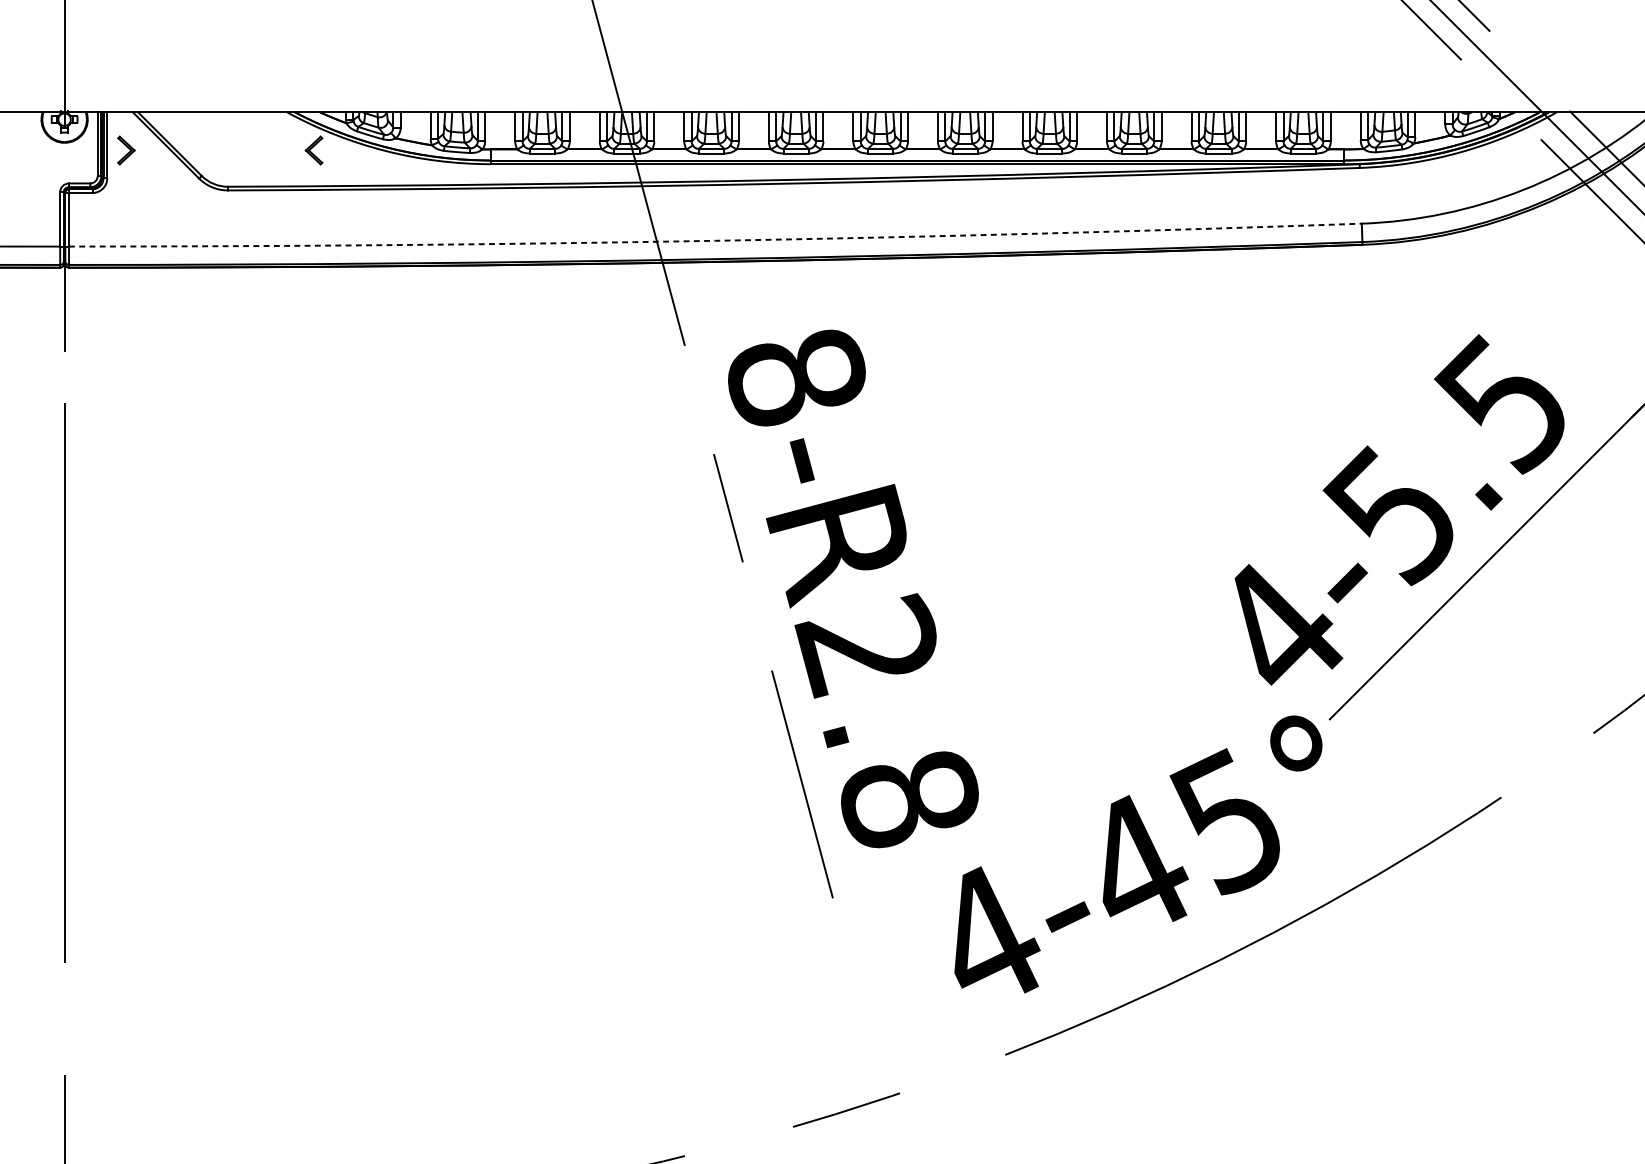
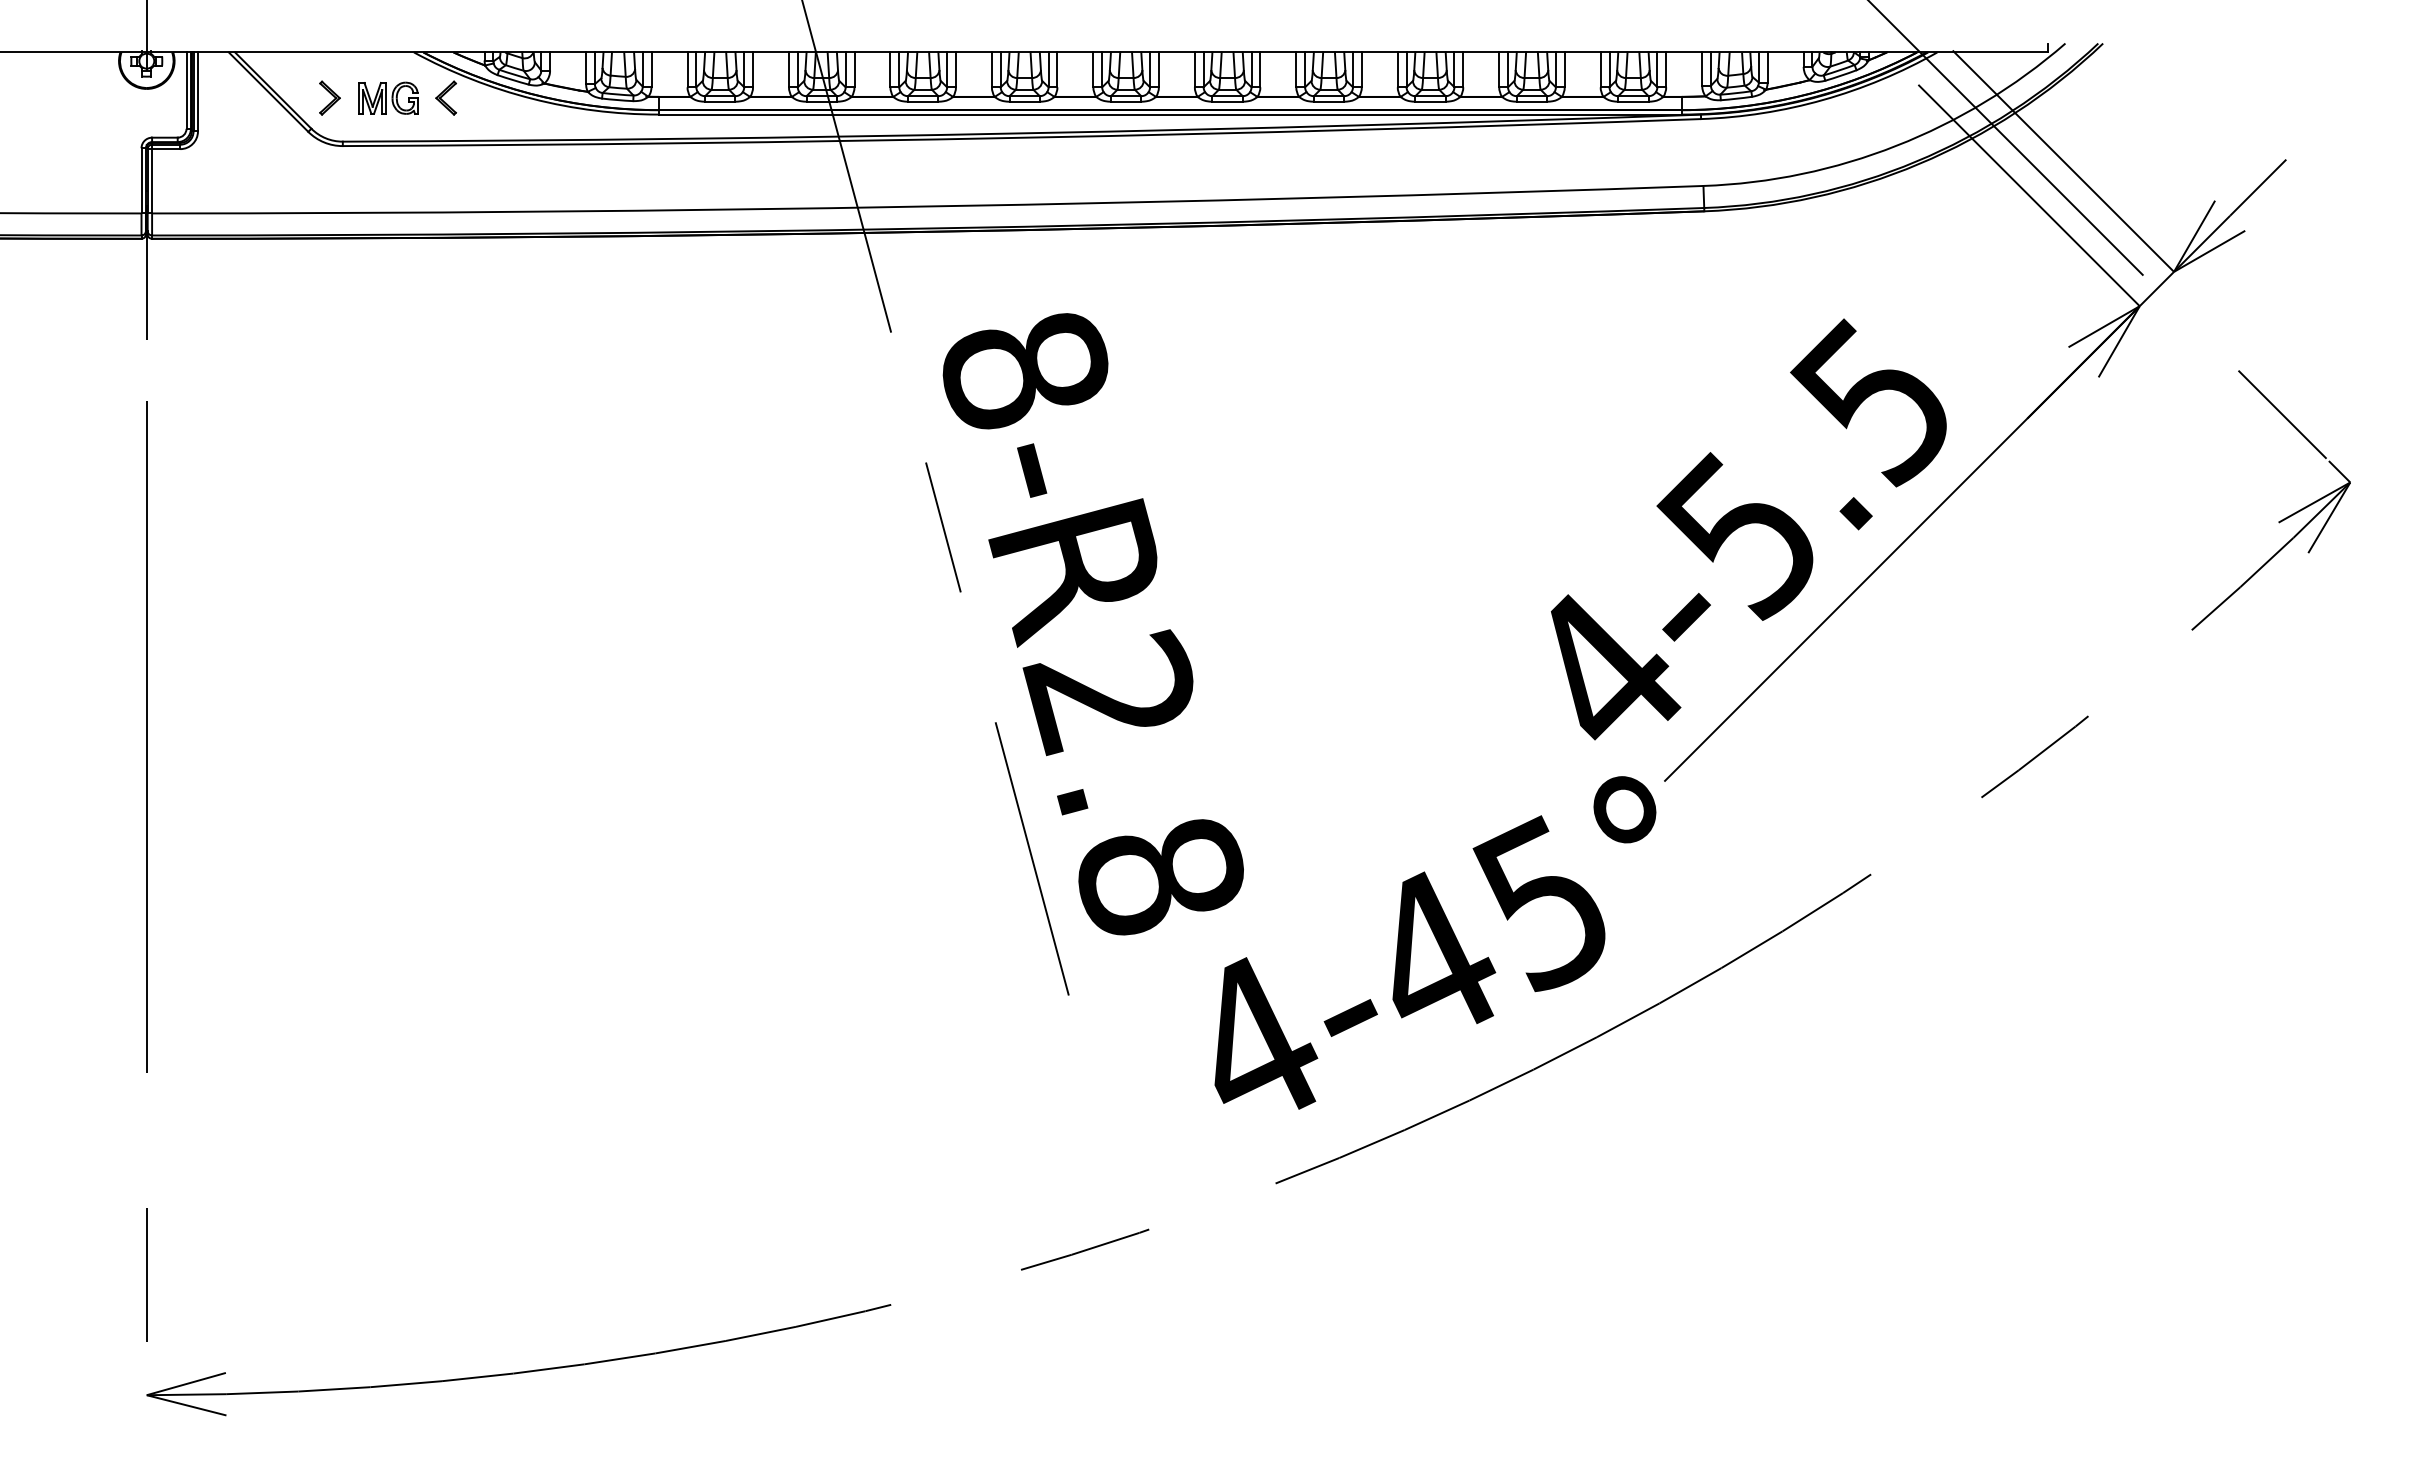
part: (126, 149) -> (329, 97), moved
part: (266, 149) -> (388, 97), added
arc: (715, 240) -> (927, 206), dashed -> solid

